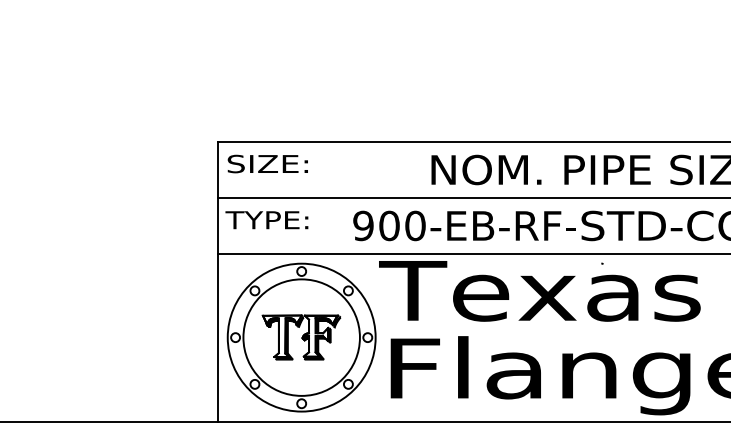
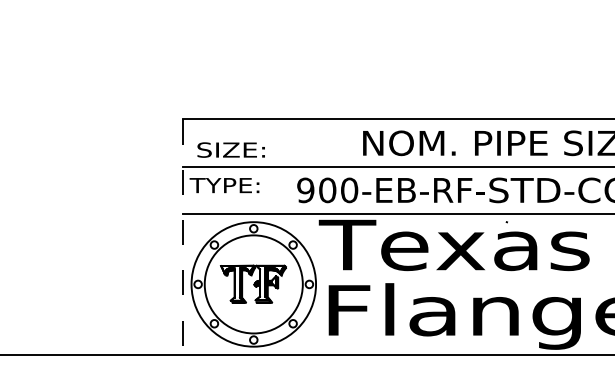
text: (267, 163) -> (230, 149), moved
line: (218, 282) -> (183, 238), solid -> dashed

